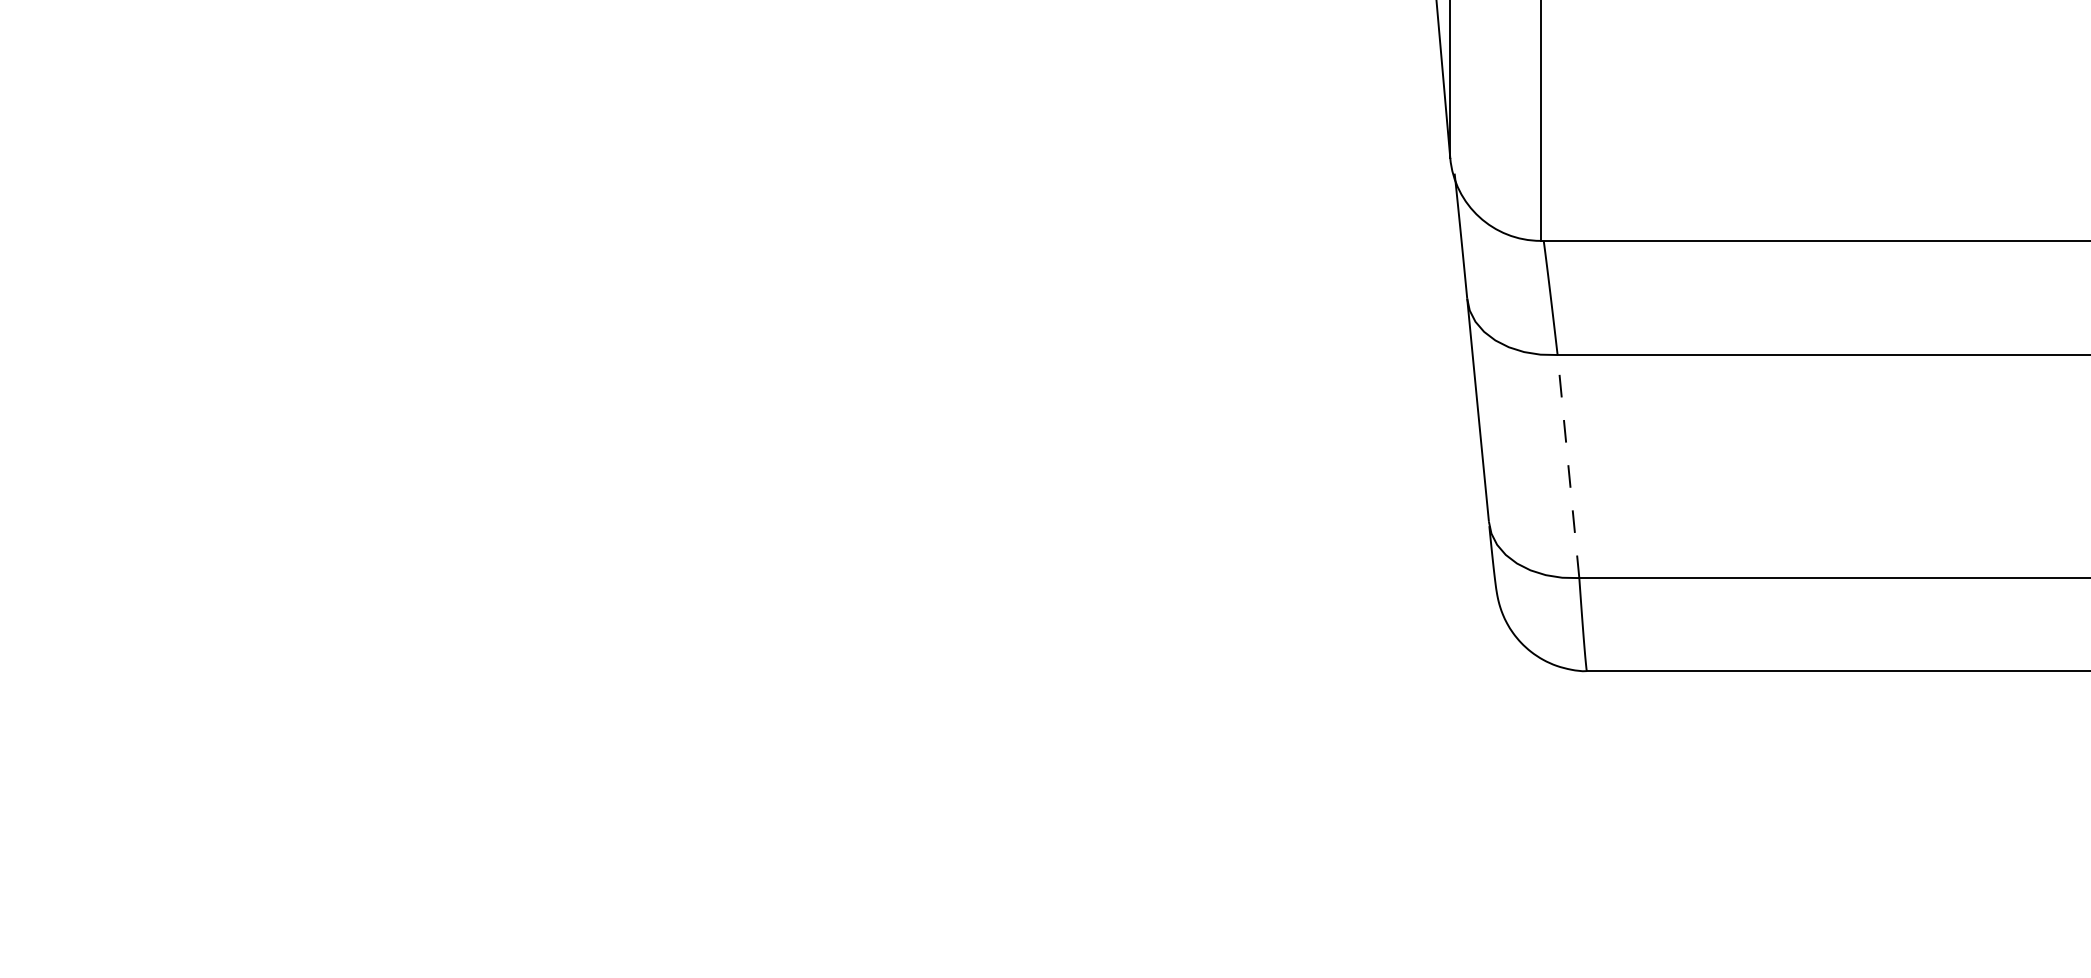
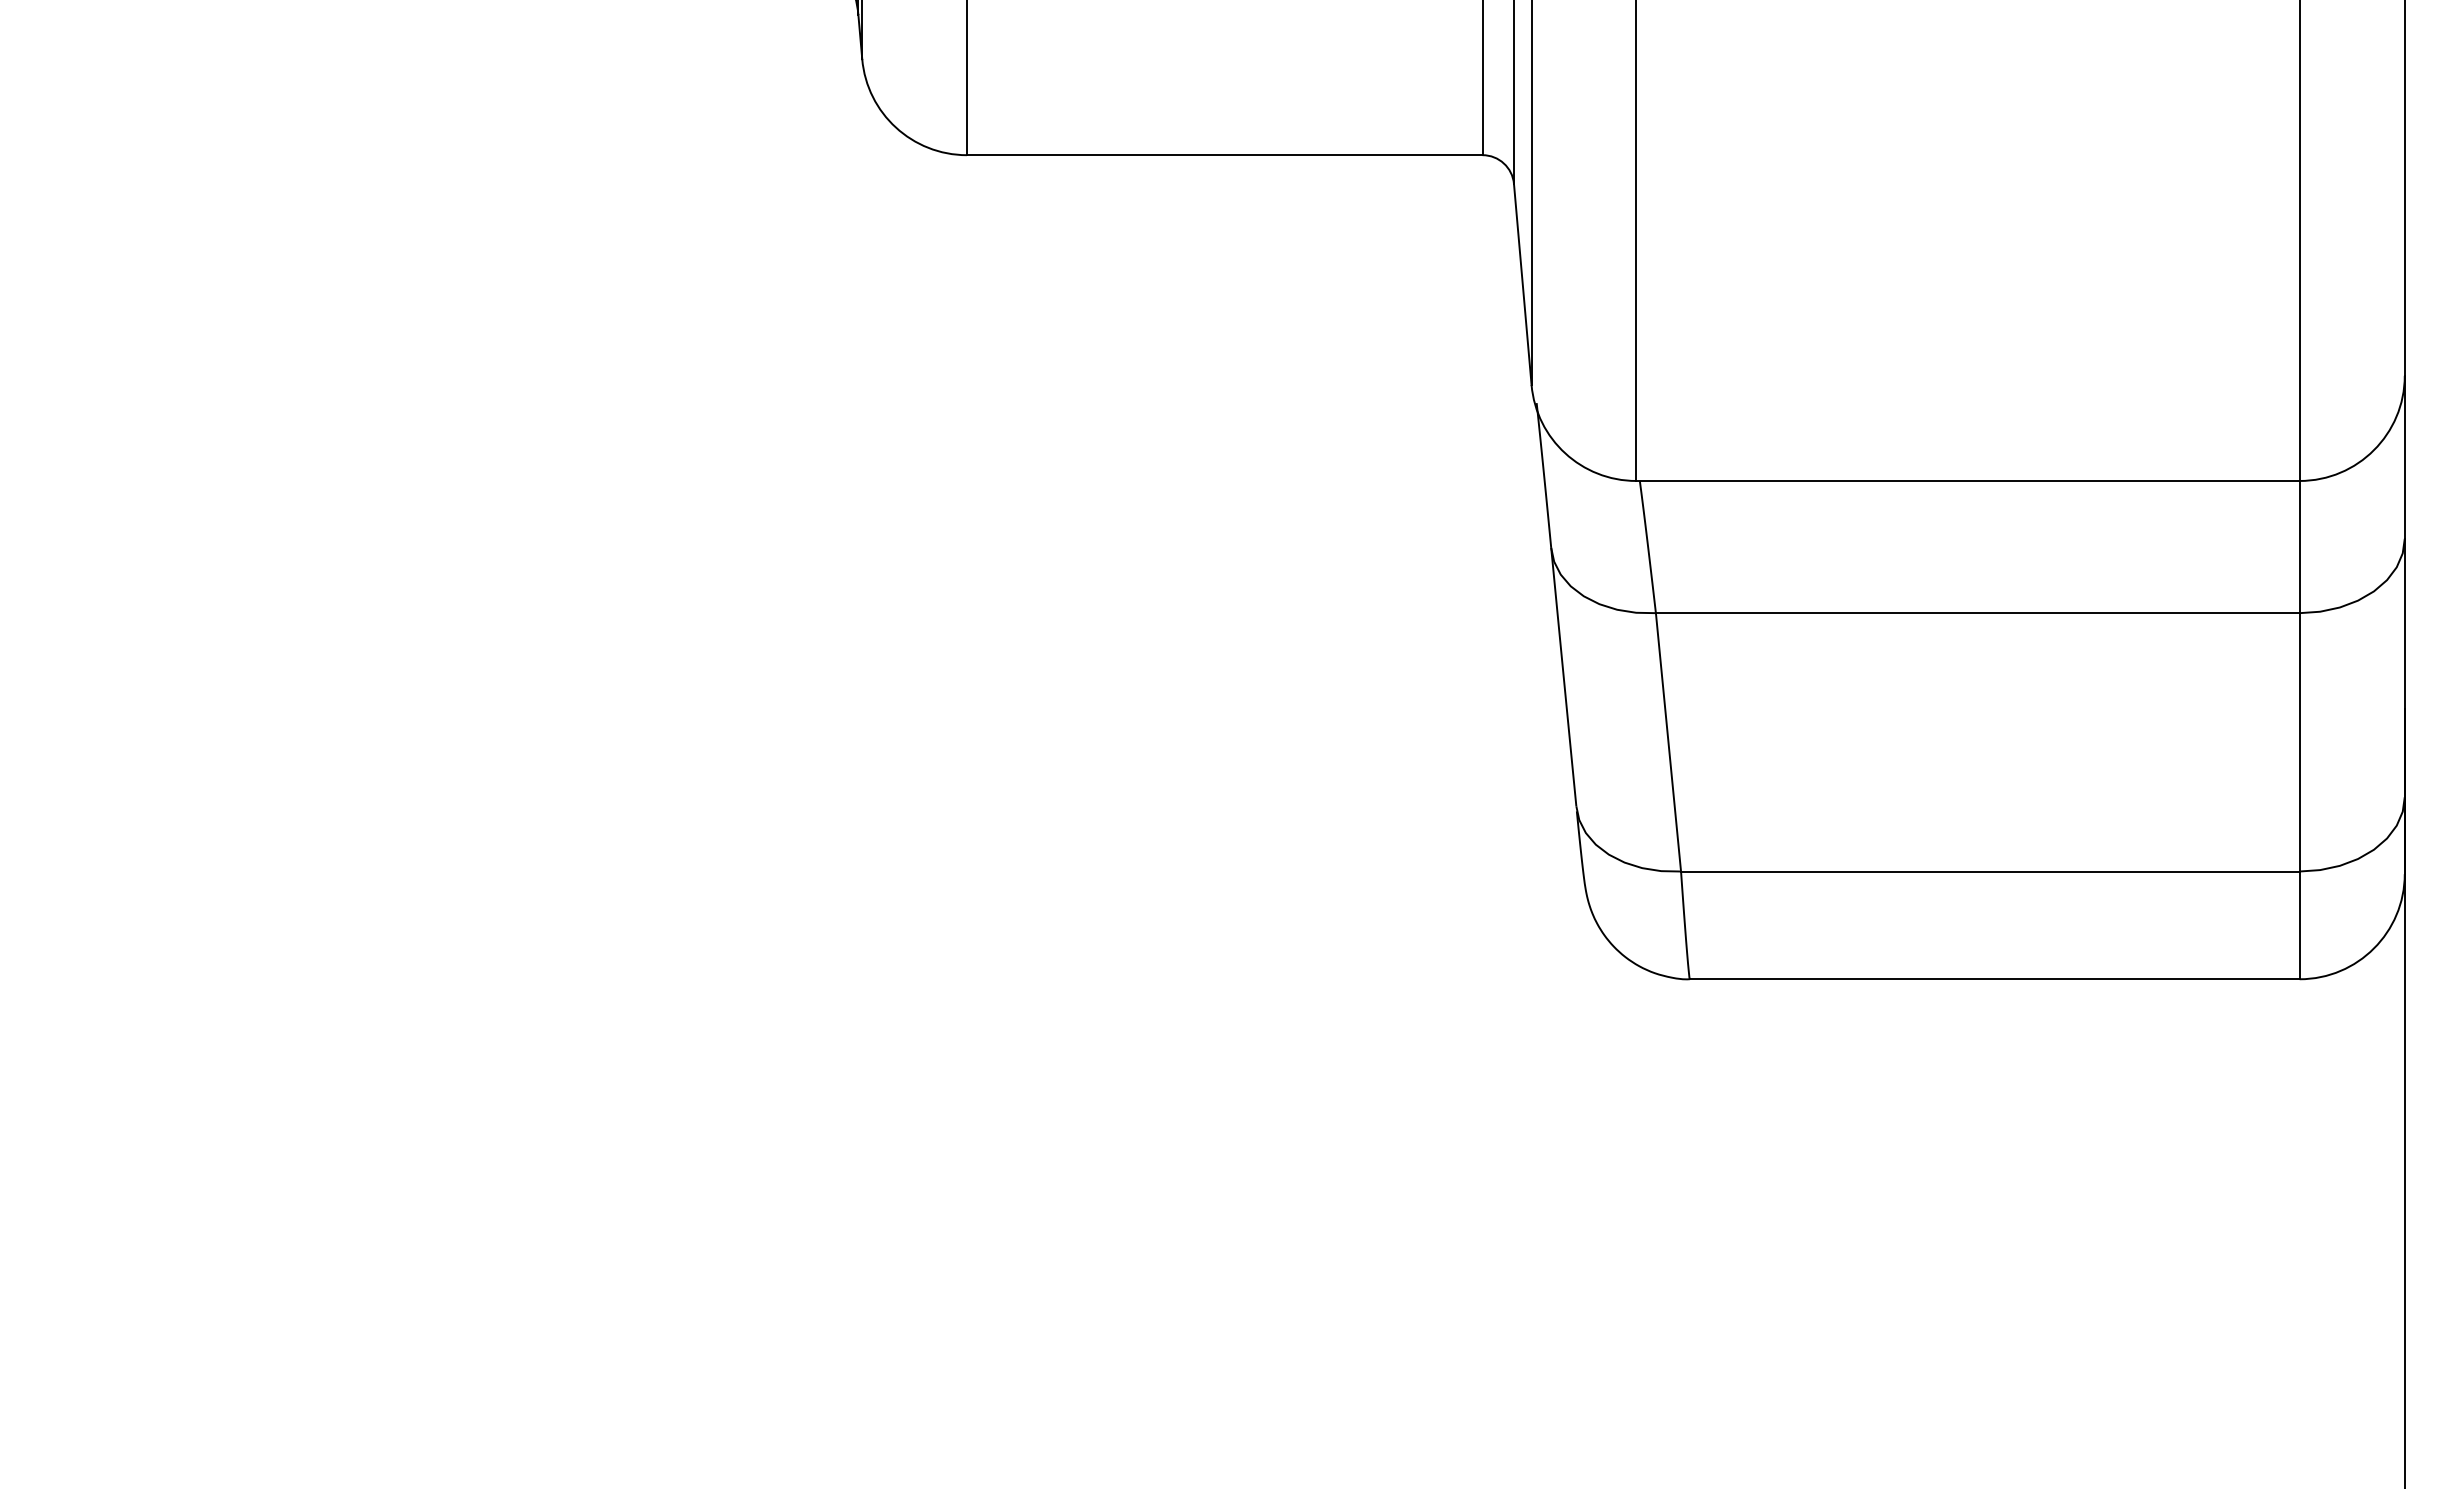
line: (1568, 466) -> (1668, 742), dashed -> solid

